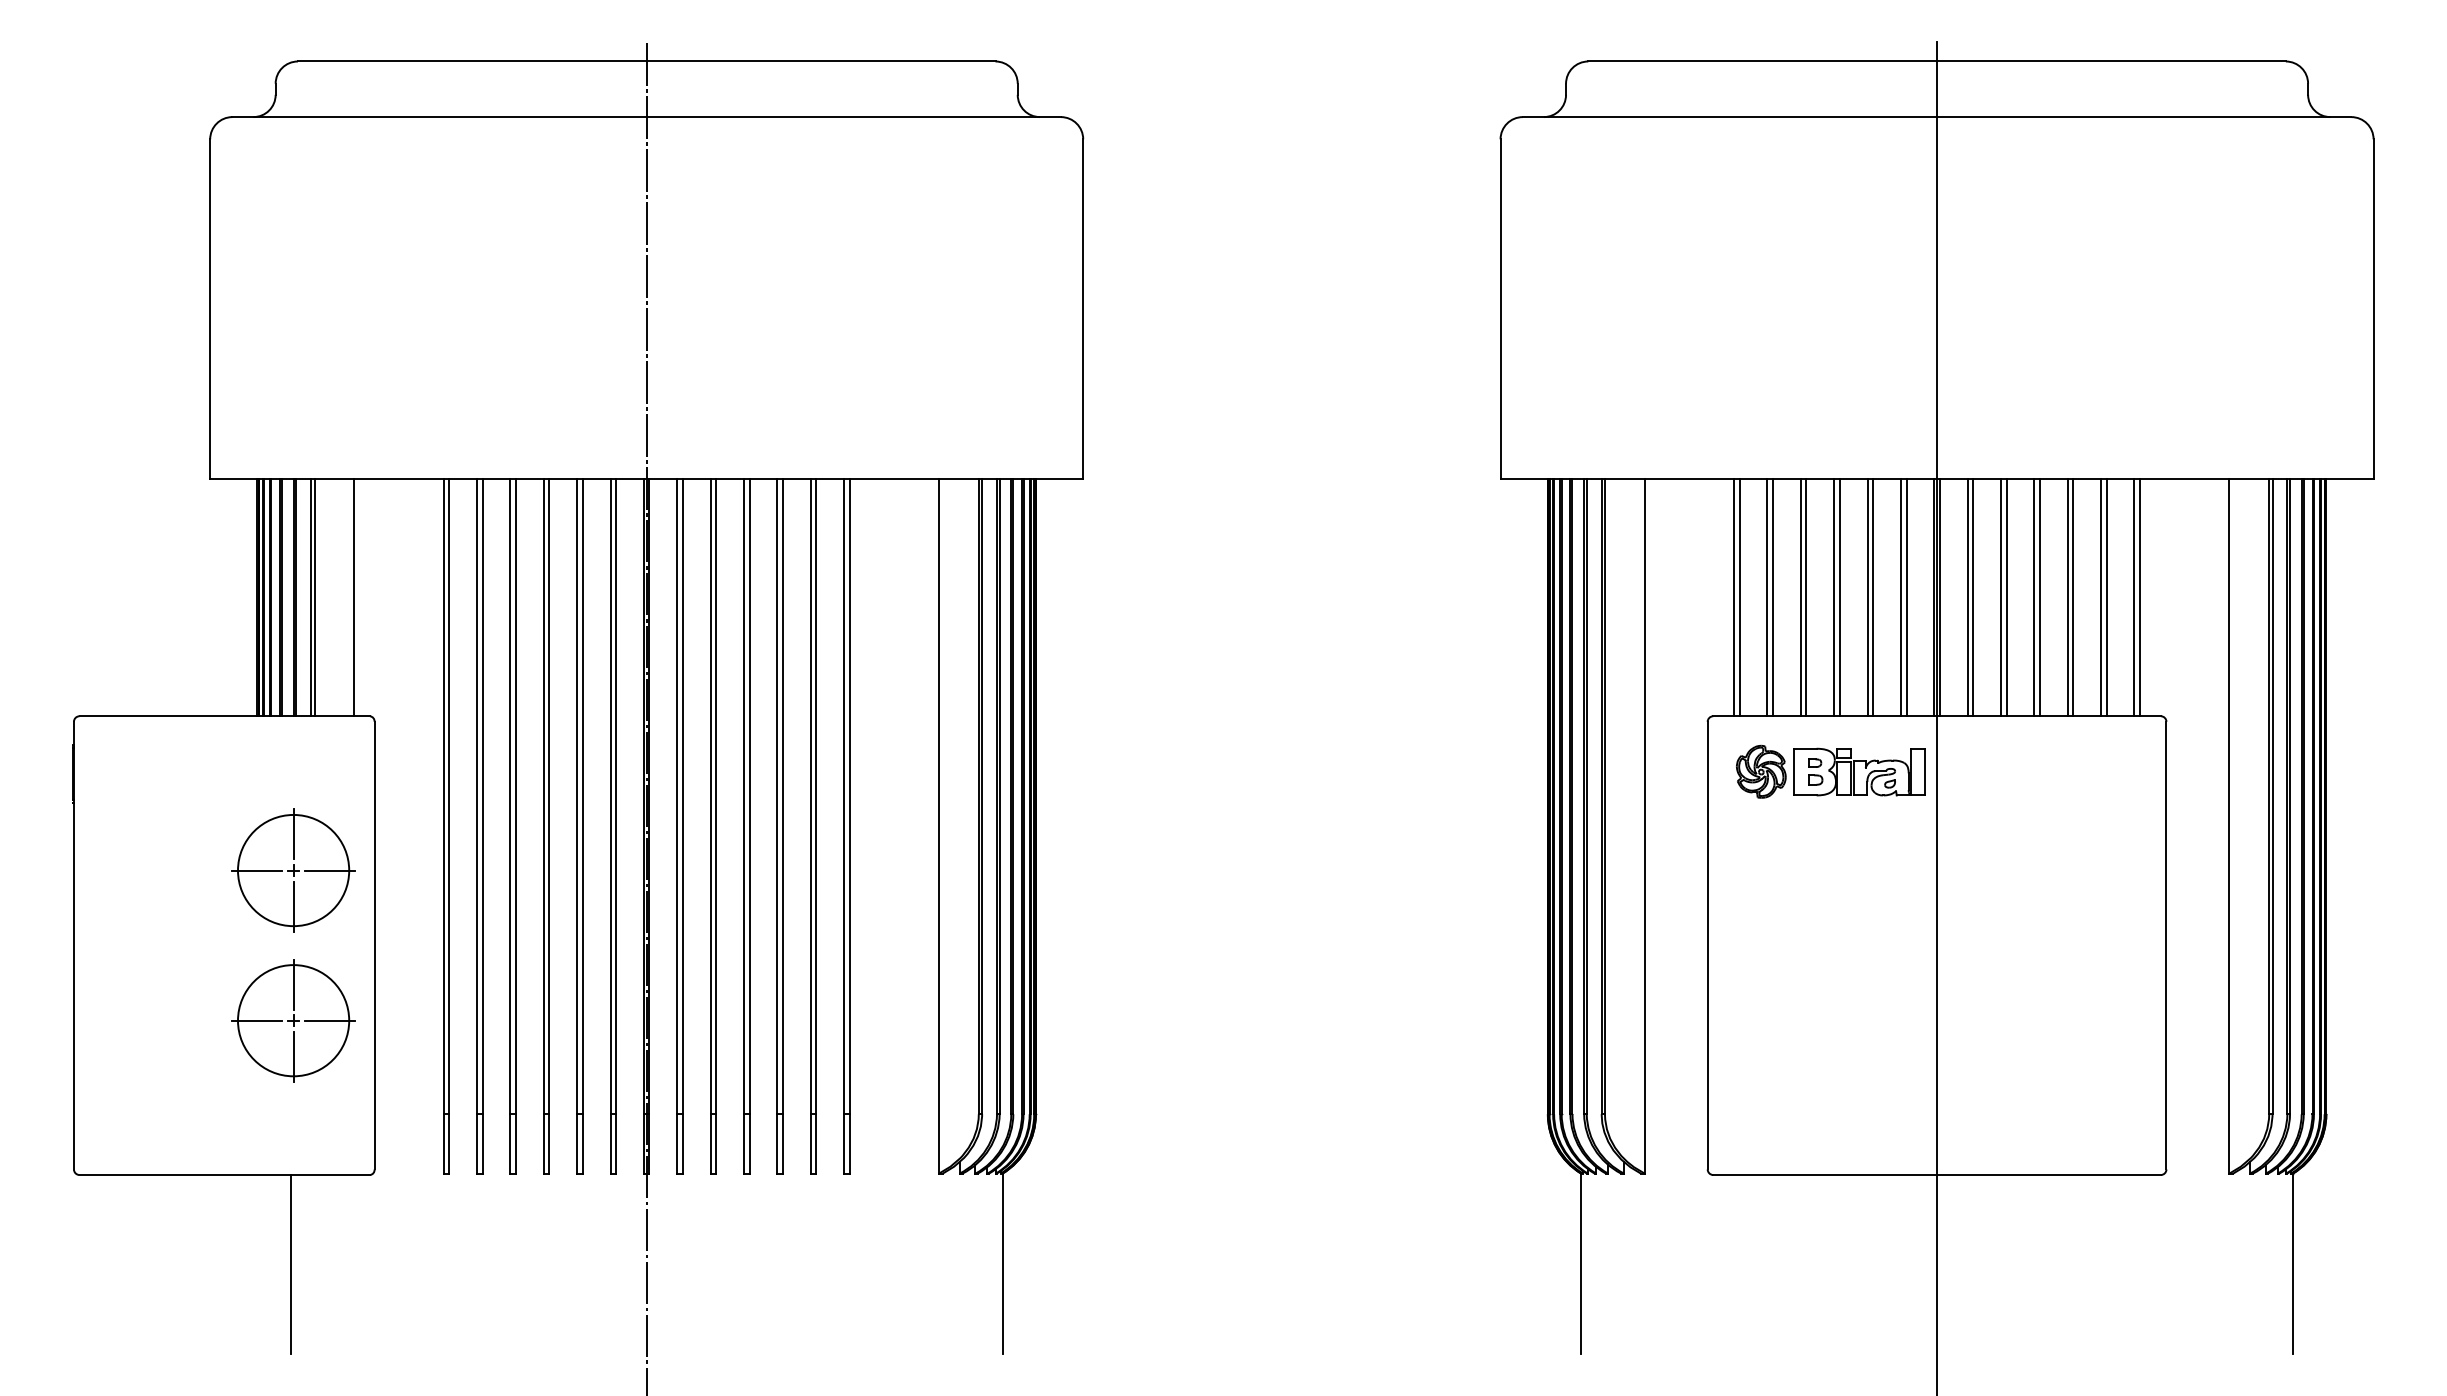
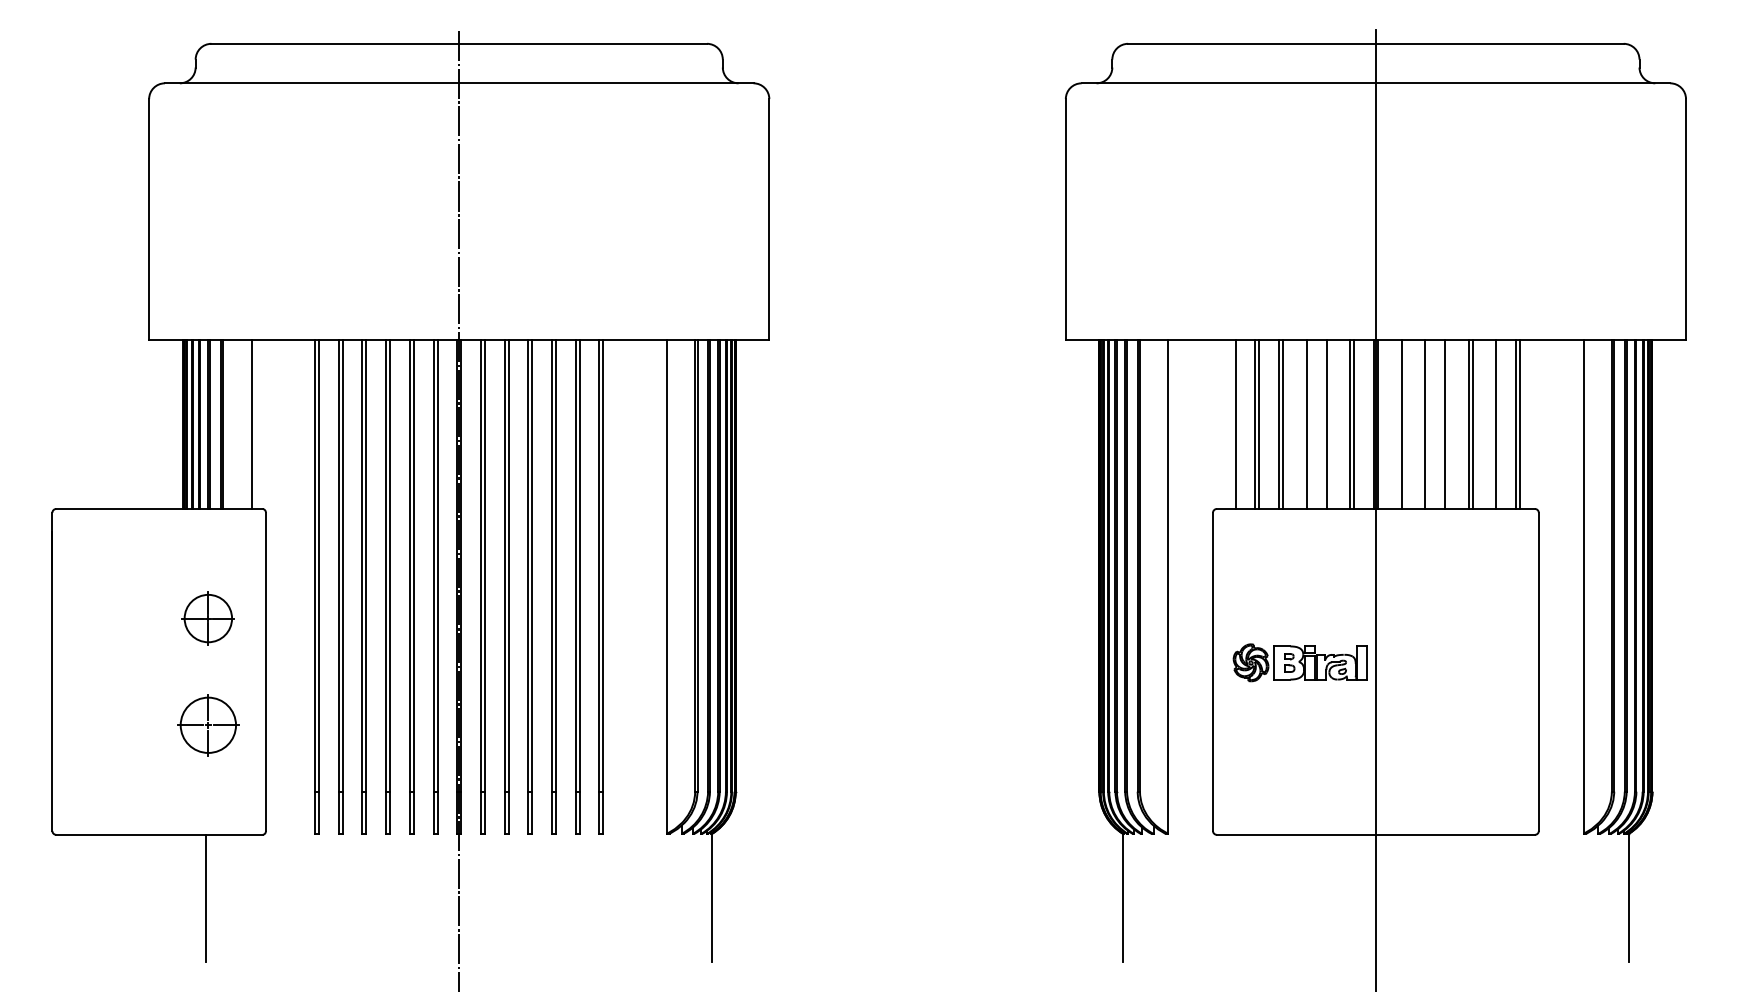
line: (1734, 597) -> (1232, 424), removed
line: (1834, 597) -> (1303, 424), removed
line: (1873, 597) -> (1330, 424), removed
line: (1967, 597) -> (1397, 424), removed
line: (2001, 597) -> (1421, 424), removed
line: (2039, 597) -> (1448, 424), removed
line: (2101, 597) -> (1492, 424), removed
part: (1830, 771) -> (1300, 662), moved
part: (293, 870) -> (208, 618), size x0.6
part: (293, 1020) -> (208, 725), size x0.7

